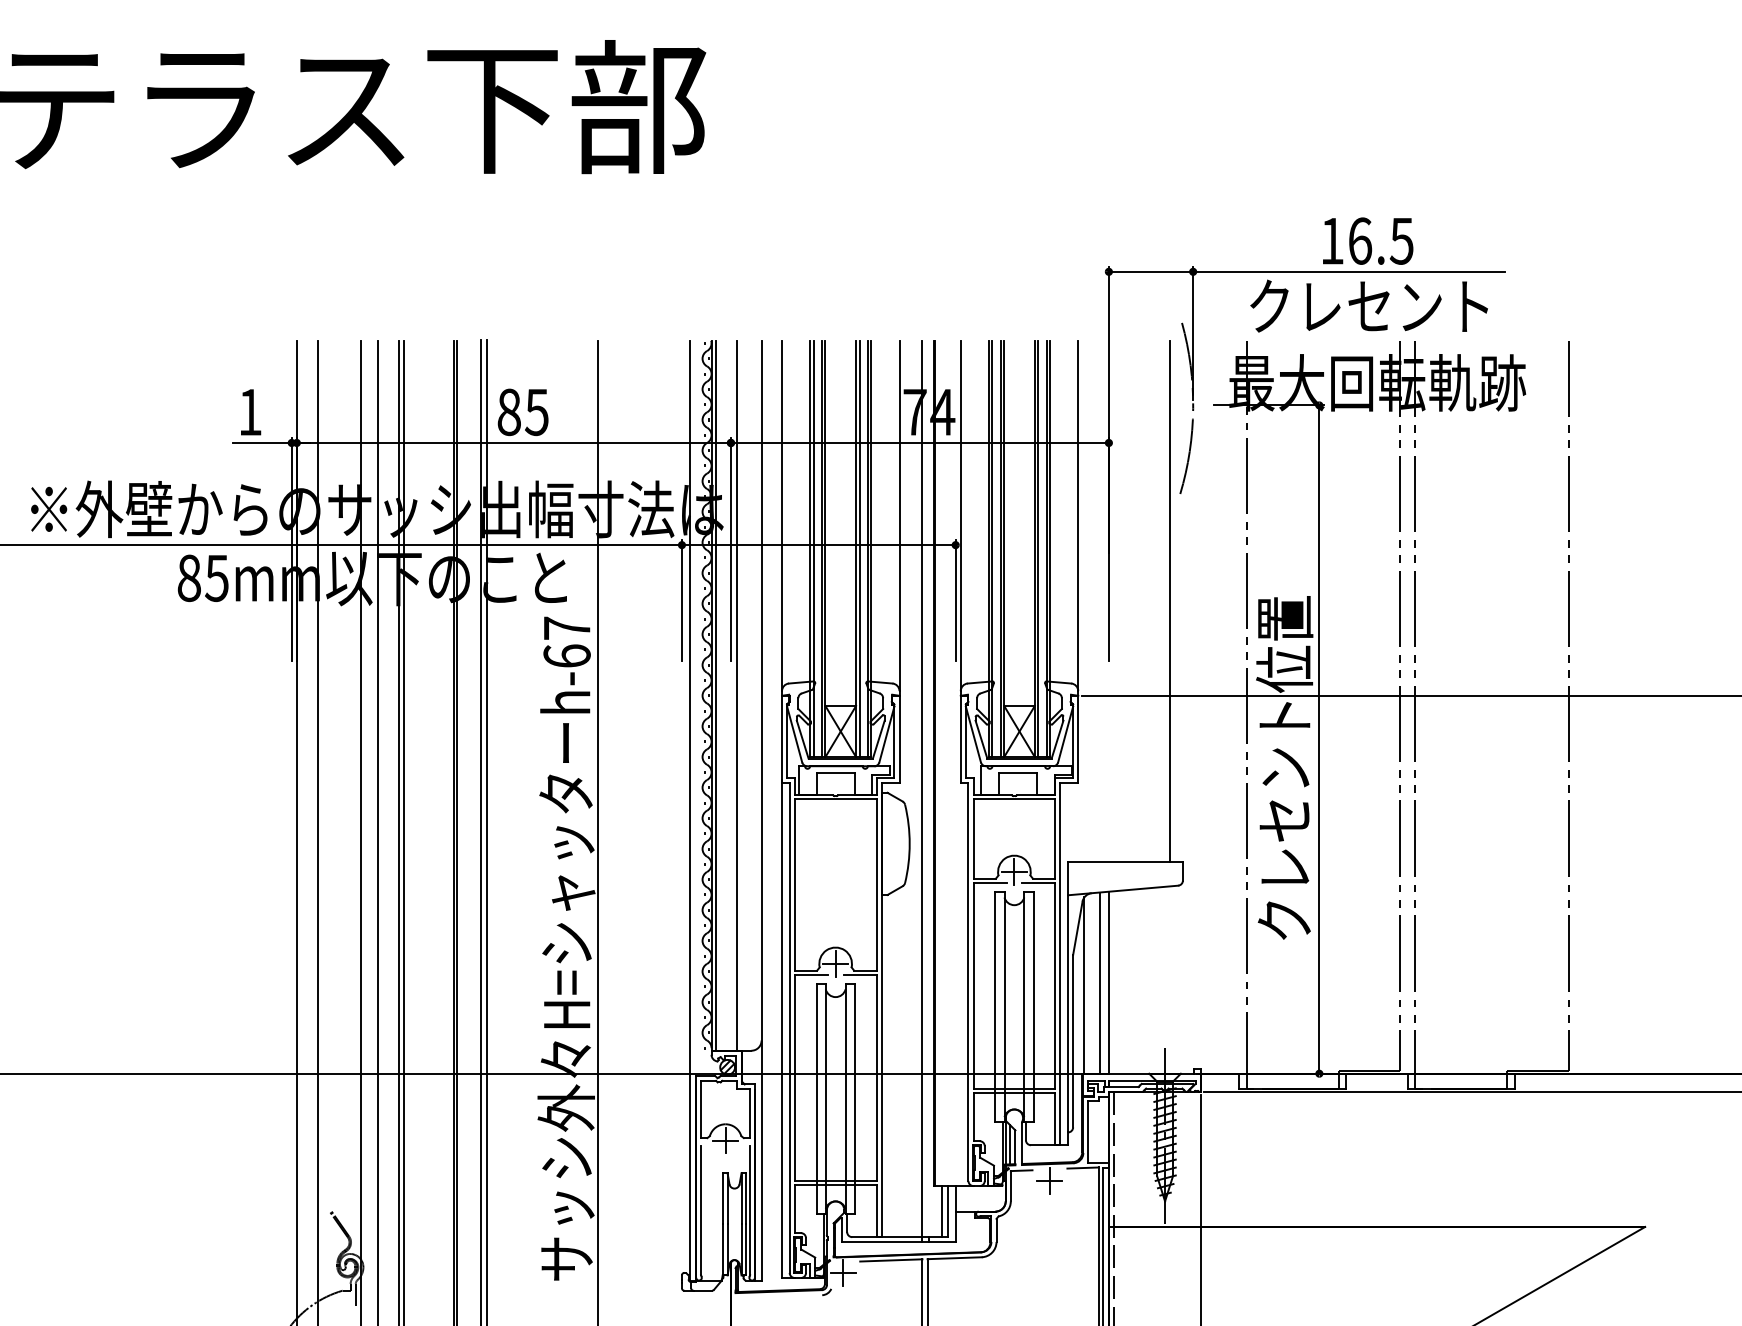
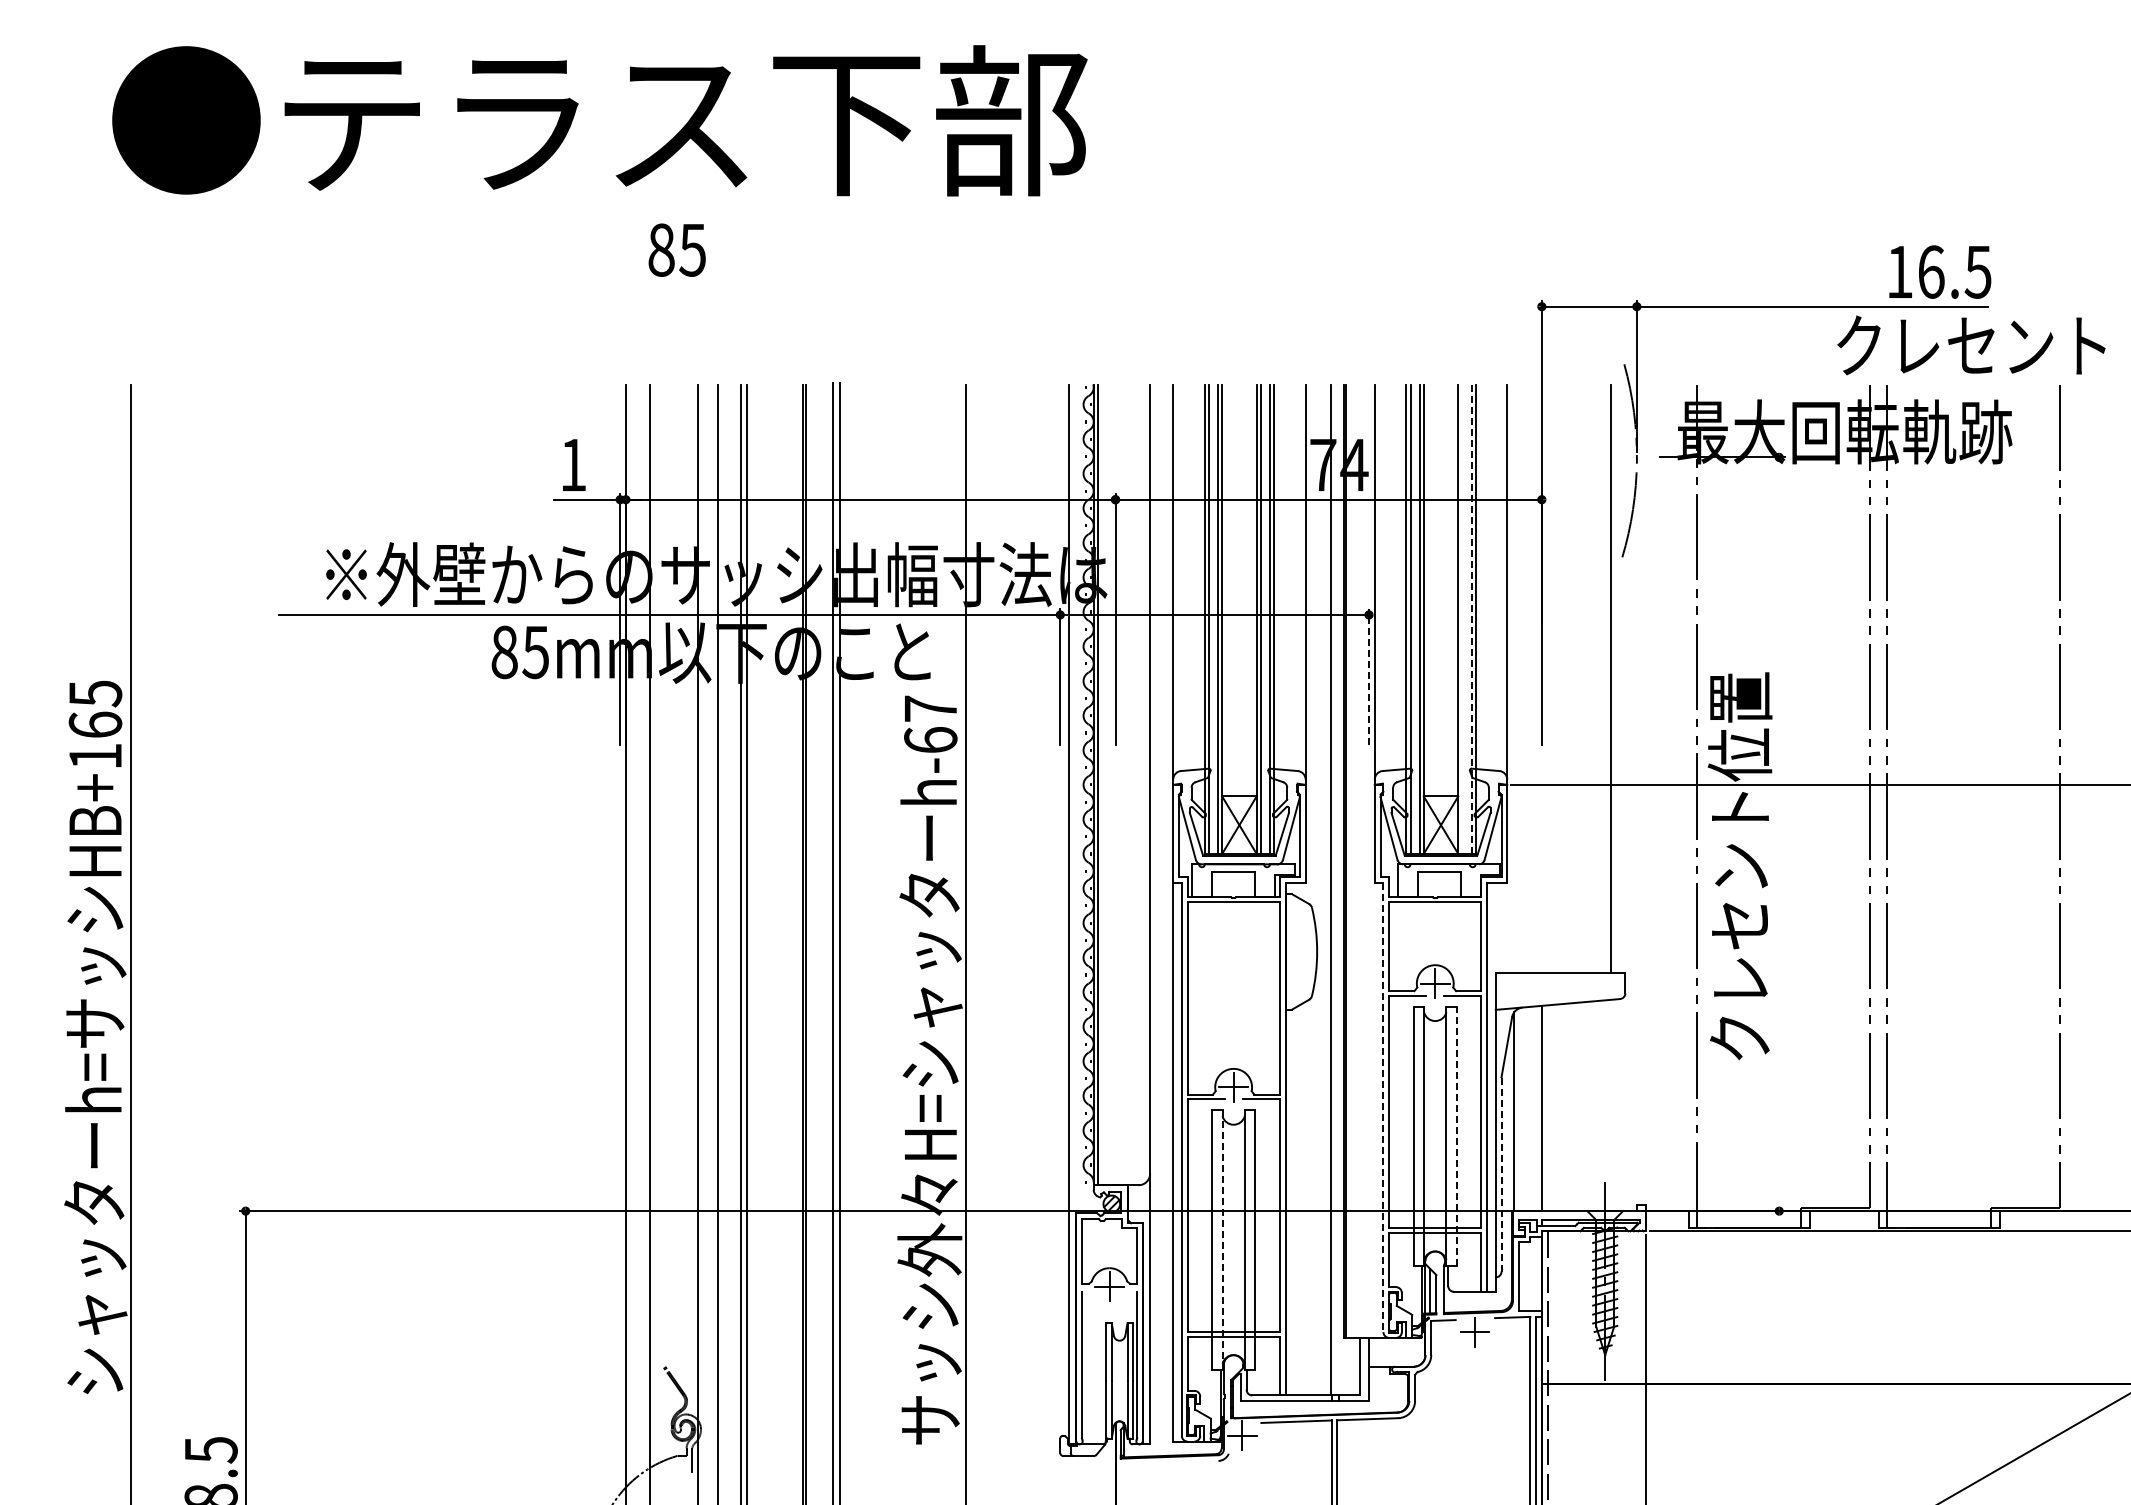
text: (1368, 240) -> (1940, 271), moved
text: (1369, 306) -> (1971, 345), moved
text: (522, 411) -> (676, 249), moved
line: (1038, 549) -> (1462, 619), removed
line: (1046, 549) -> (1471, 619), solid -> dashed
line: (956, 599) -> (1369, 676), solid -> dashed
line: (737, 695) -> (1122, 784), removed
line: (1319, 739) -> (1779, 834), removed
line: (968, 981) -> (1383, 1107), solid -> dashed
line: (1099, 982) -> (1531, 1108), removed
line: (1033, 1007) -> (1456, 1136), solid -> dashed
line: (1073, 1041) -> (1501, 1174), solid -> dashed
line: (825, 1098) -> (1222, 1239), solid -> dashed
line: (941, 1211) -> (1353, 1366), removed

